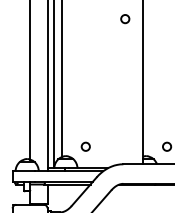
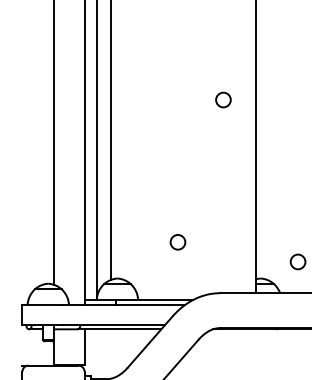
circle: (125, 19) -> (223, 100), moved
circle: (85, 146) -> (177, 241), moved

